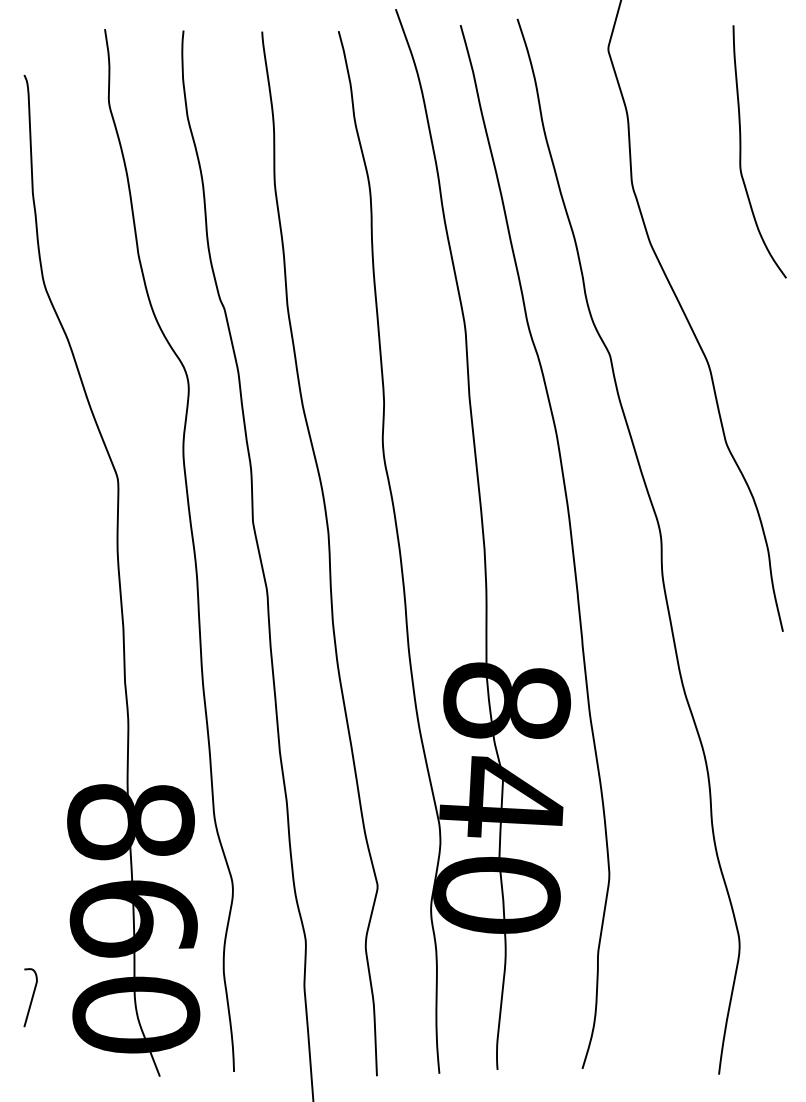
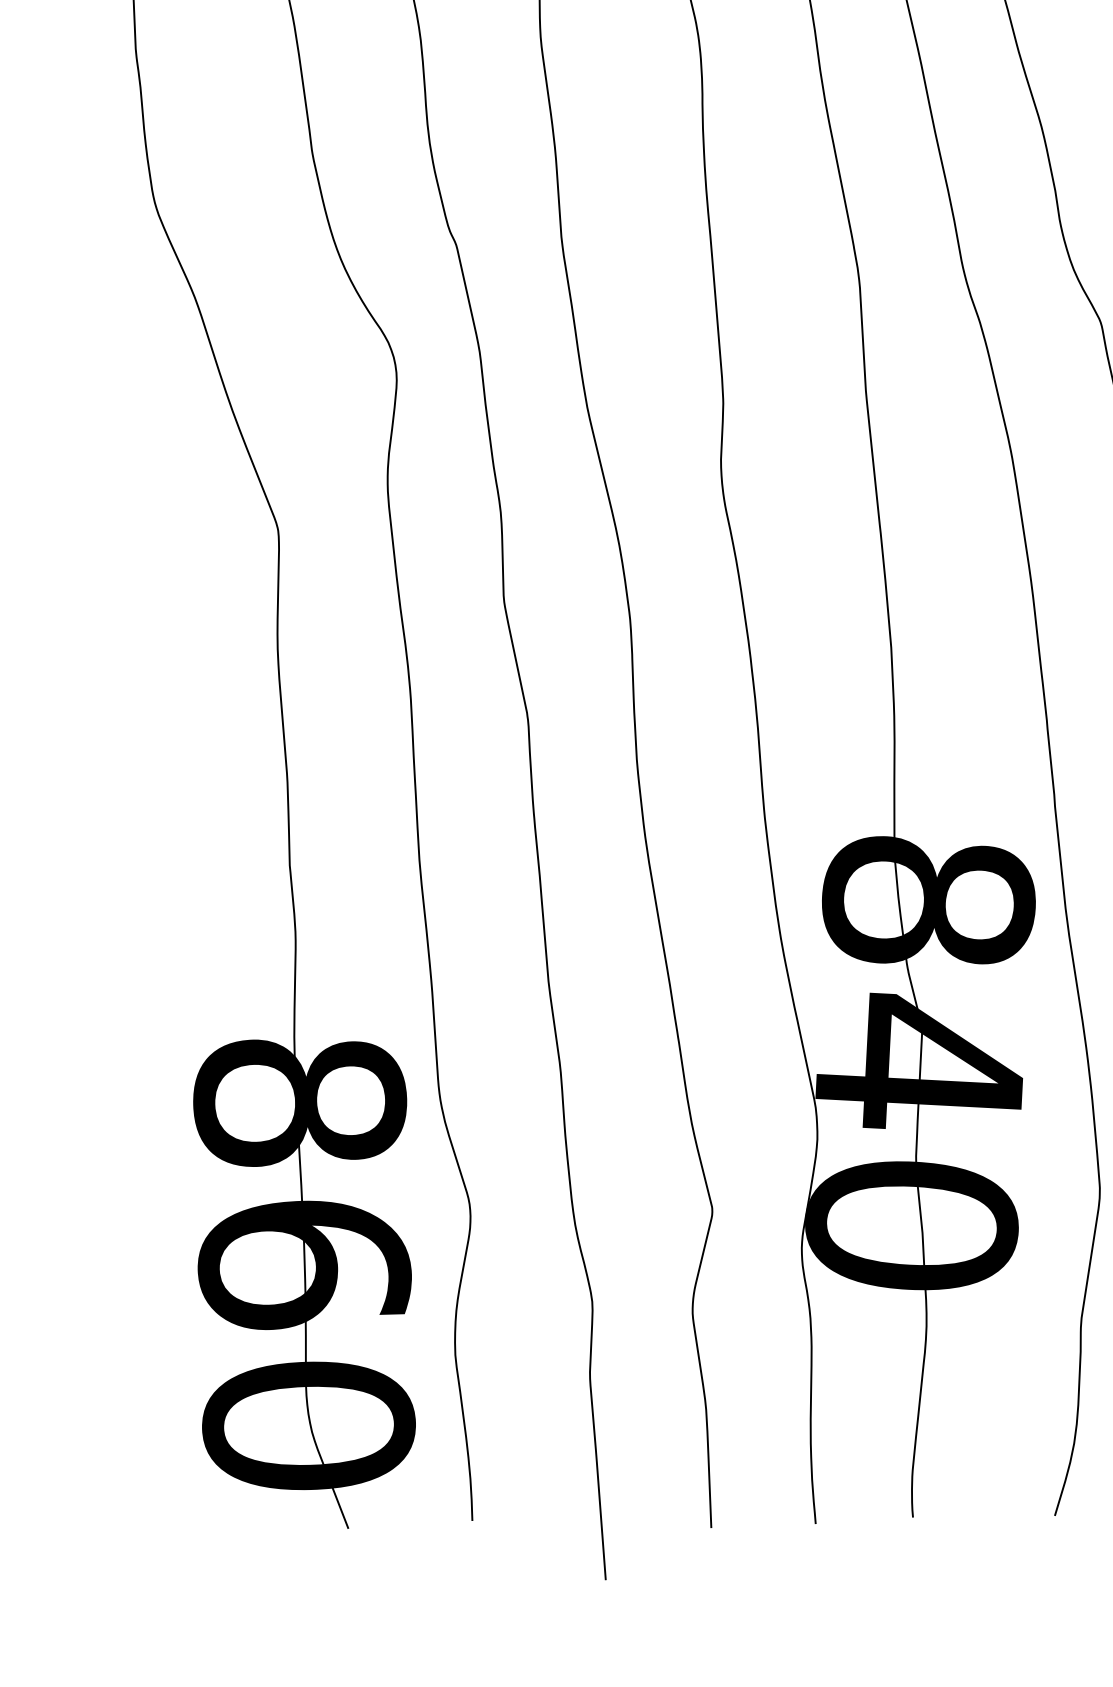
curve: (31, 997) -> (133, 1396), removed

